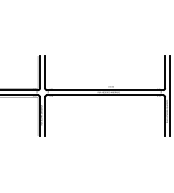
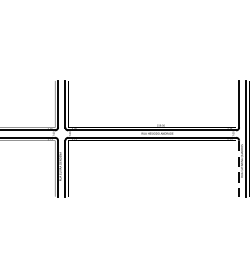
line: (165, 117) -> (239, 169), solid -> dashed

